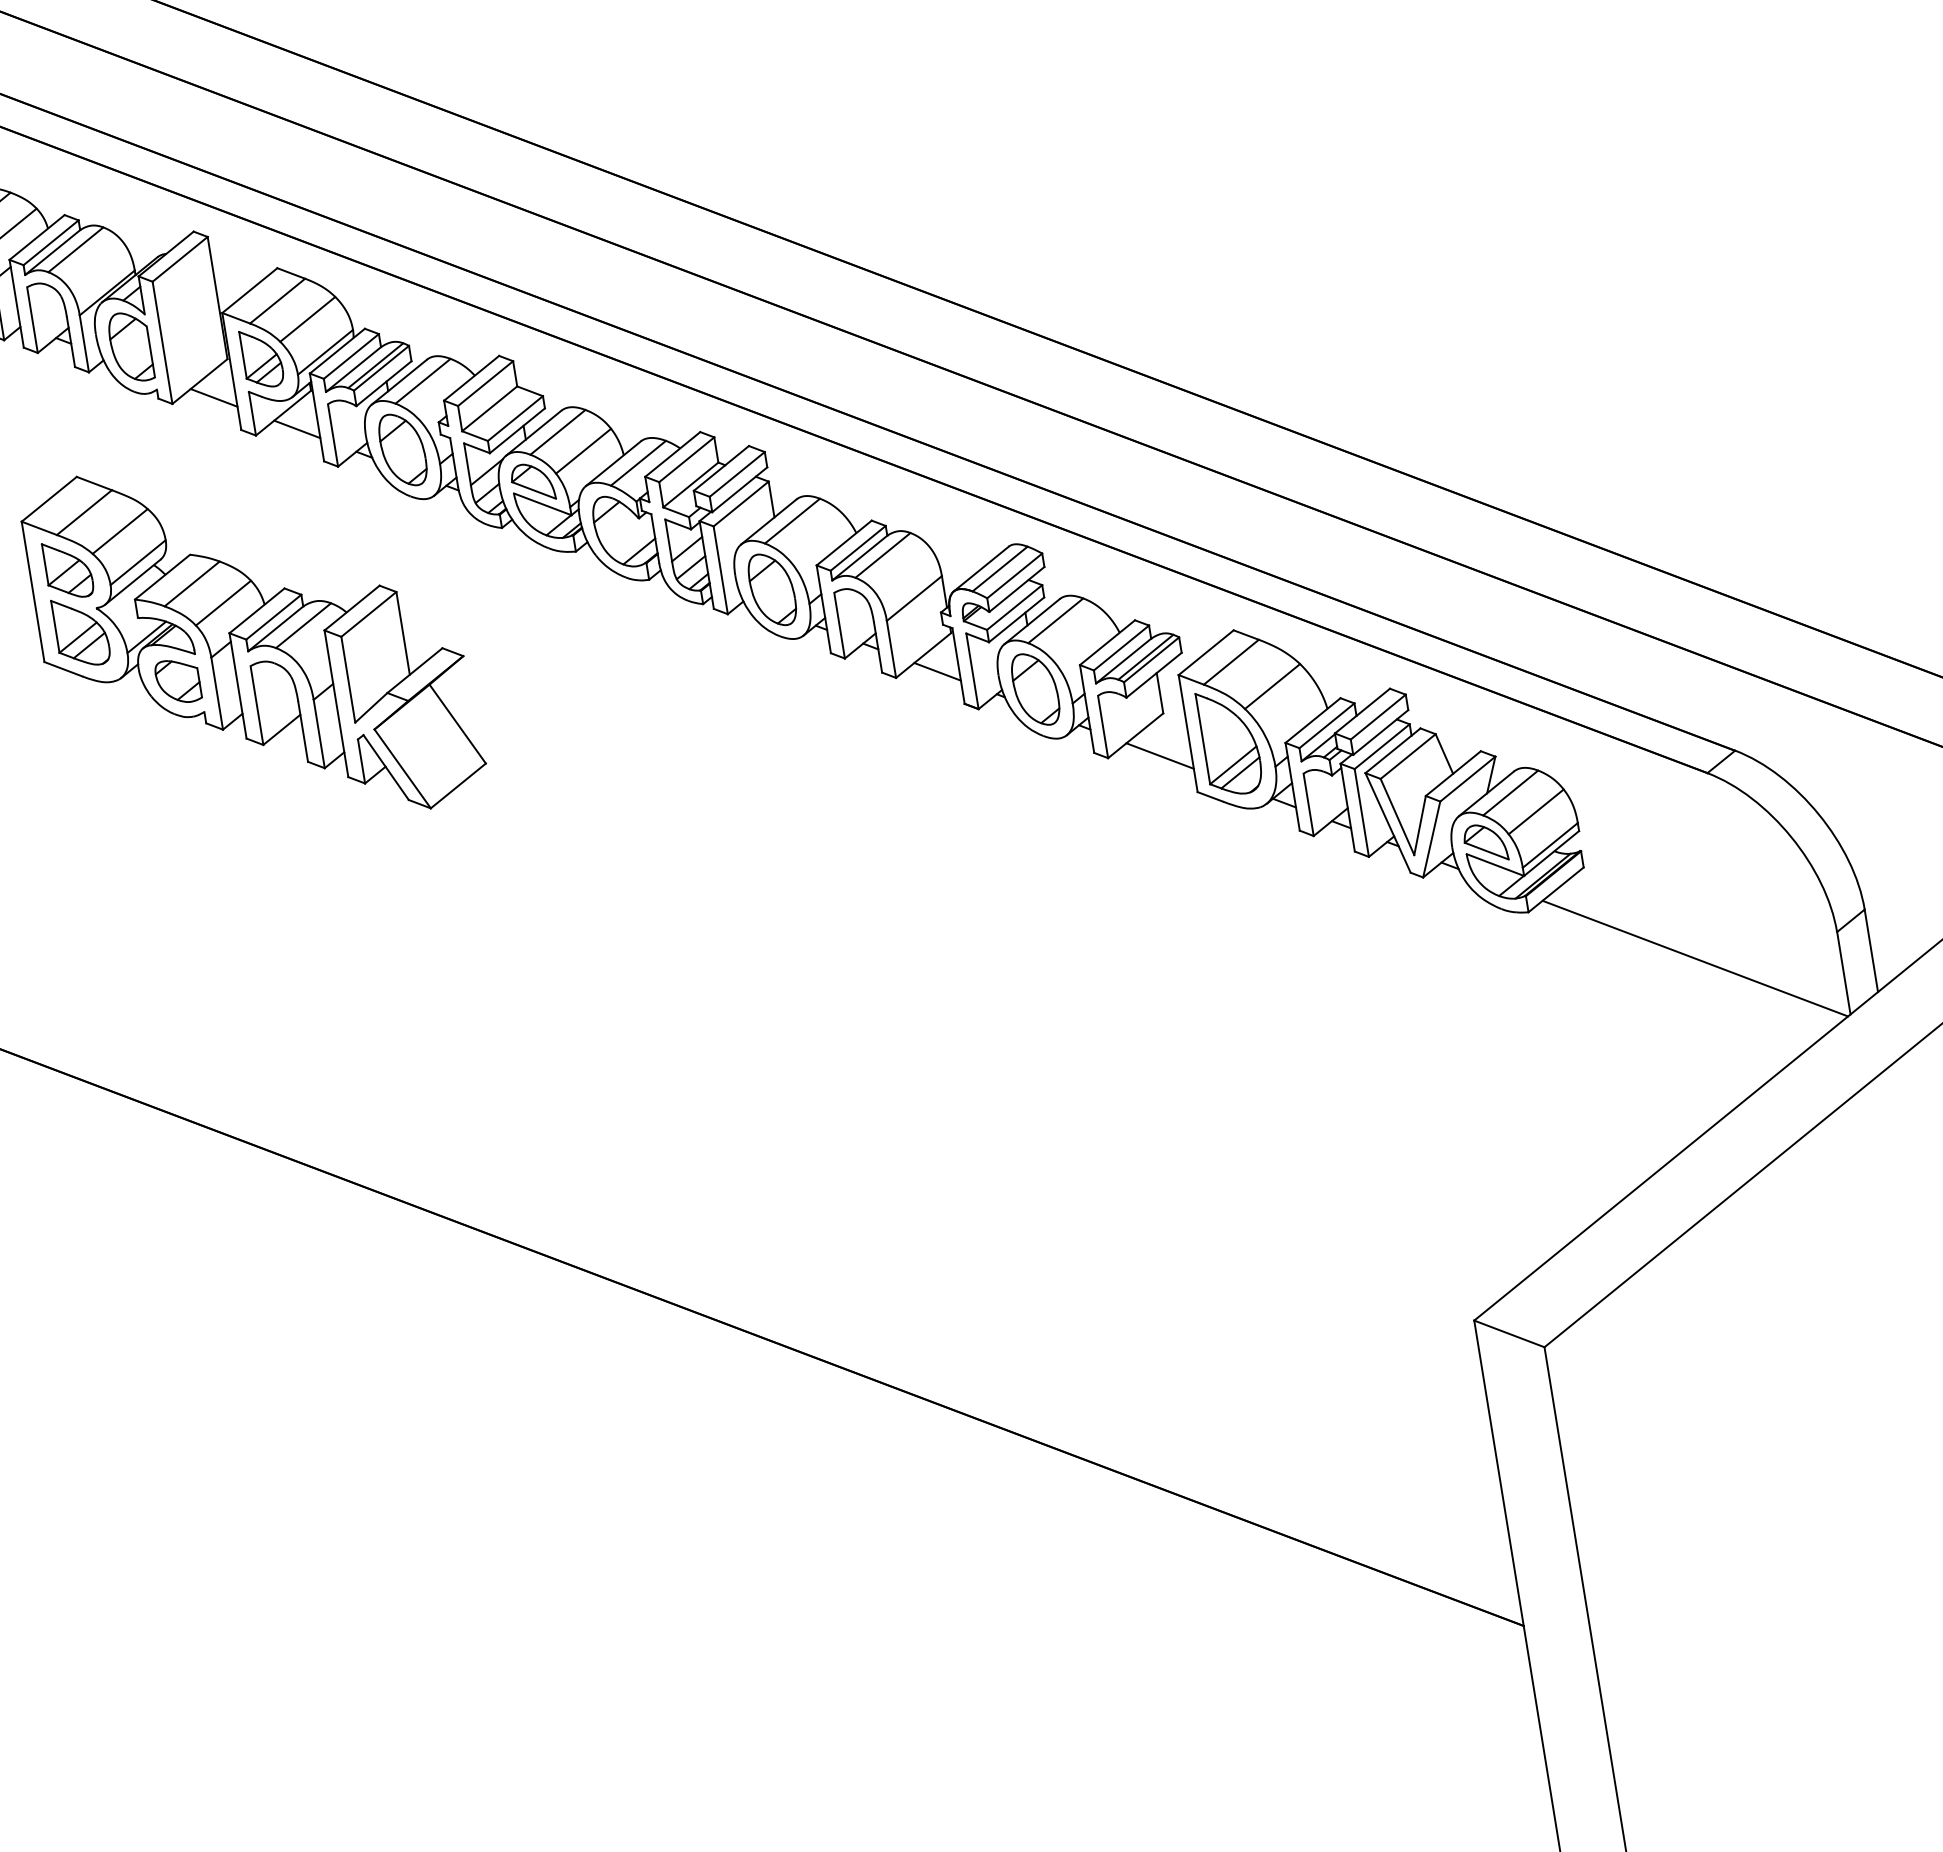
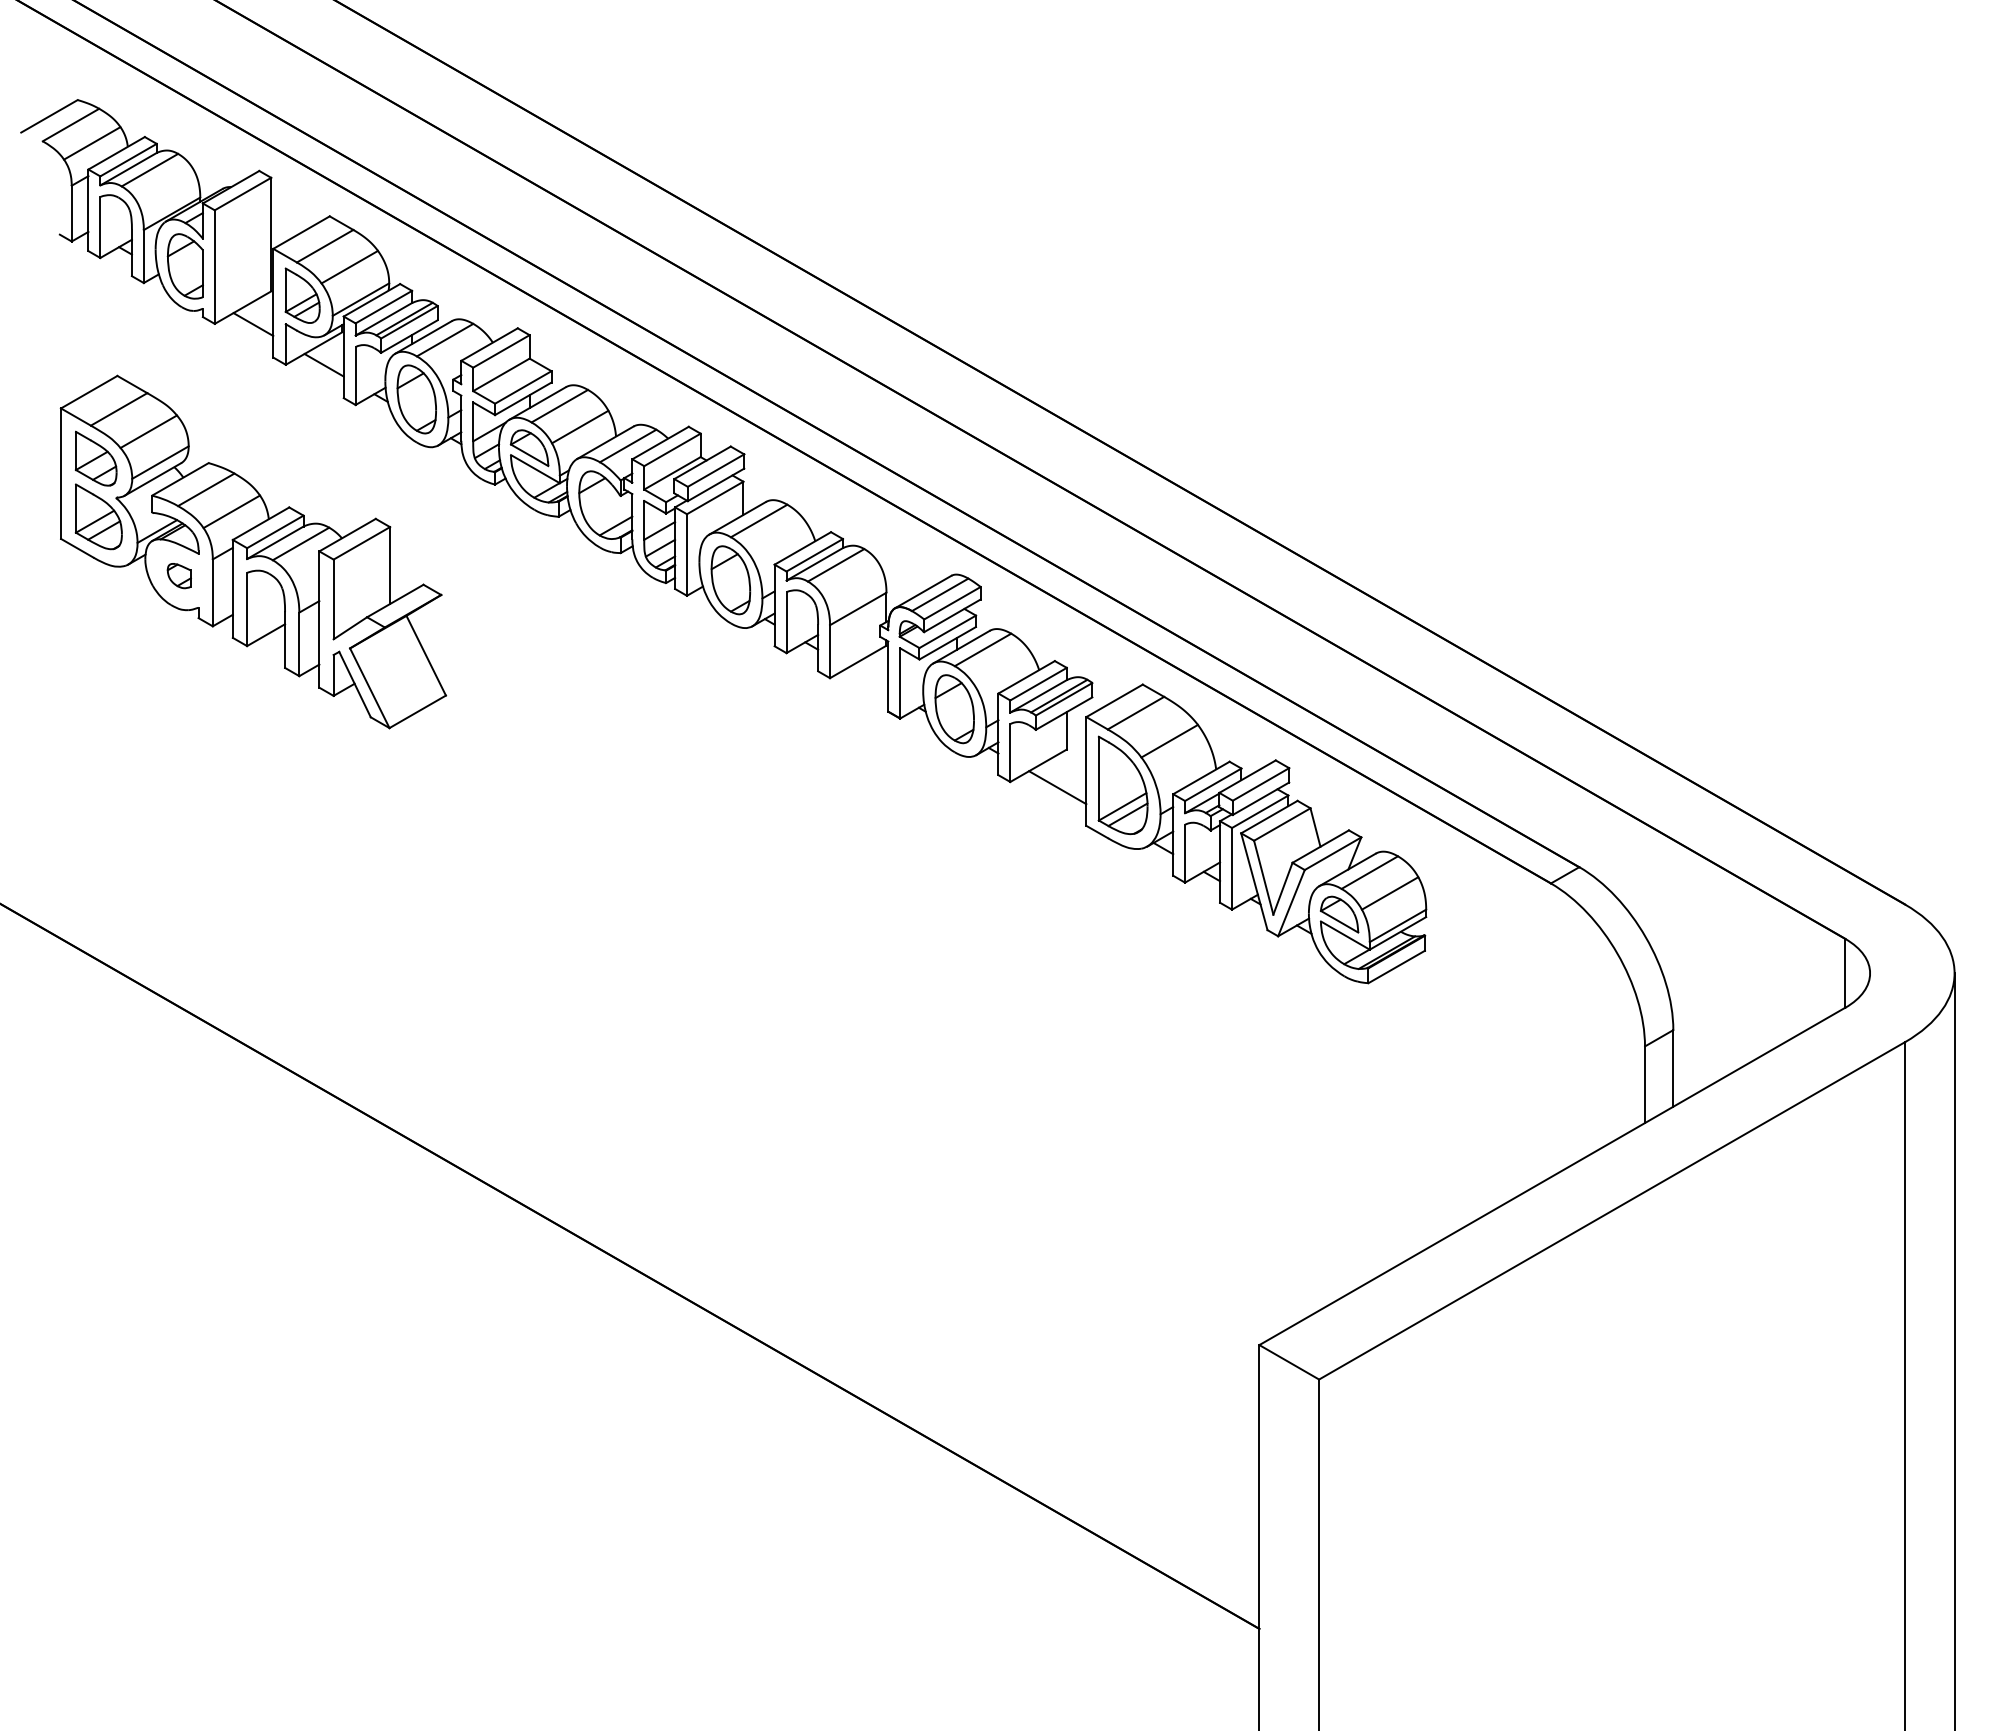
line: (937, 671) -> (868, 678), removed
part: (178, 680) -> (179, 575), size x0.6
line: (1695, 958) -> (1512, 1049), removed

